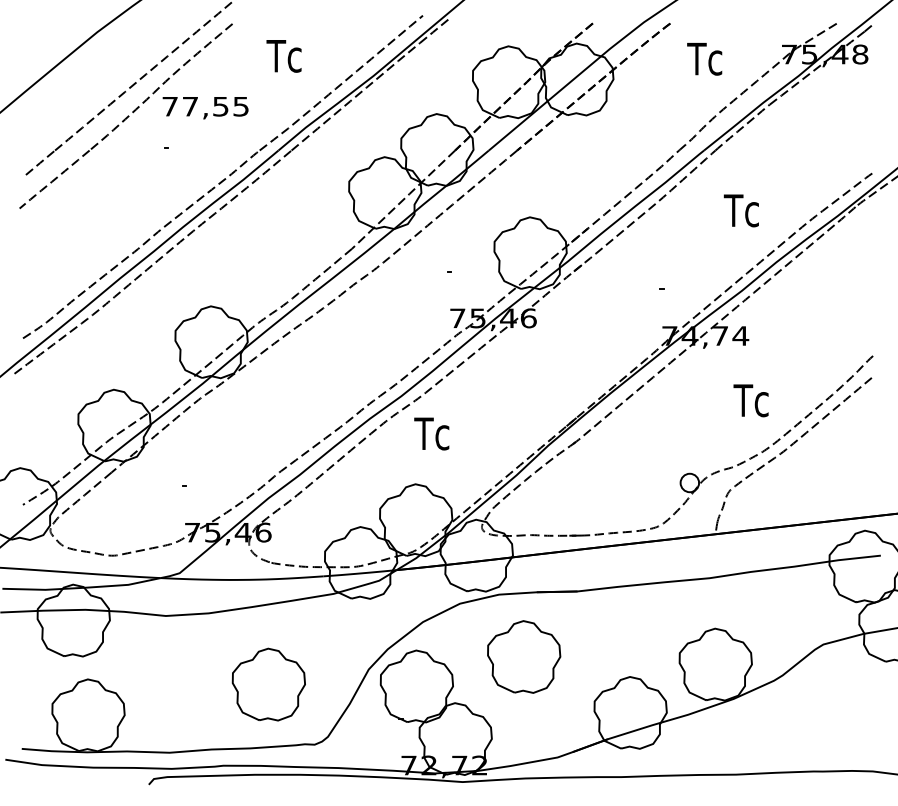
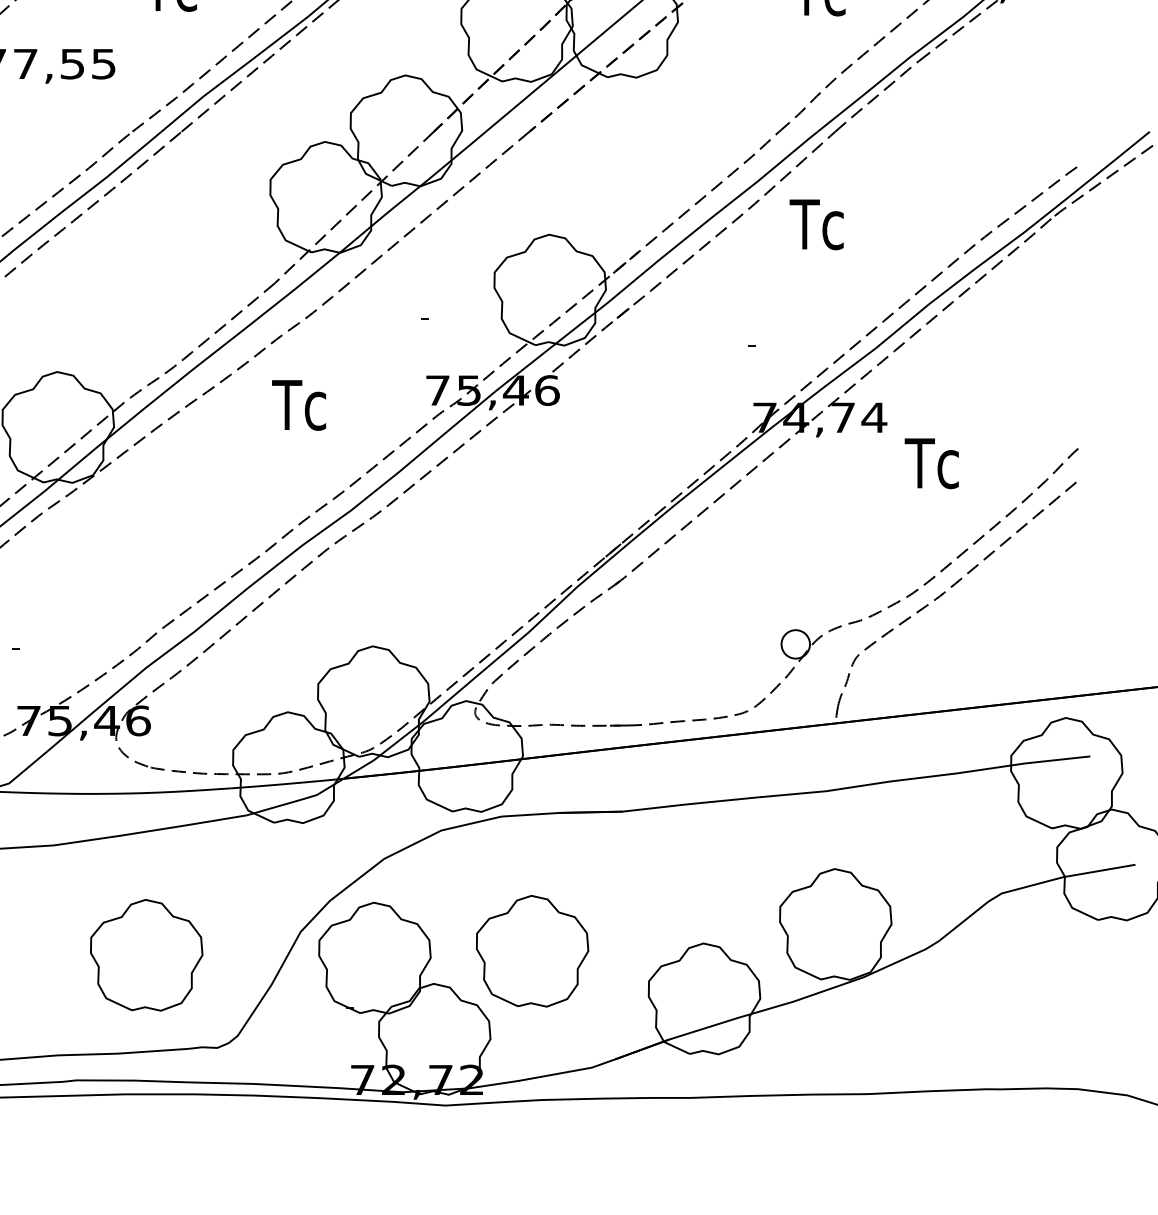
text: (740, 210) -> (815, 224), moved
text: (750, 400) -> (930, 463), moved
text: (431, 433) -> (298, 404), moved
part: (524, 656) -> (533, 950), moved

